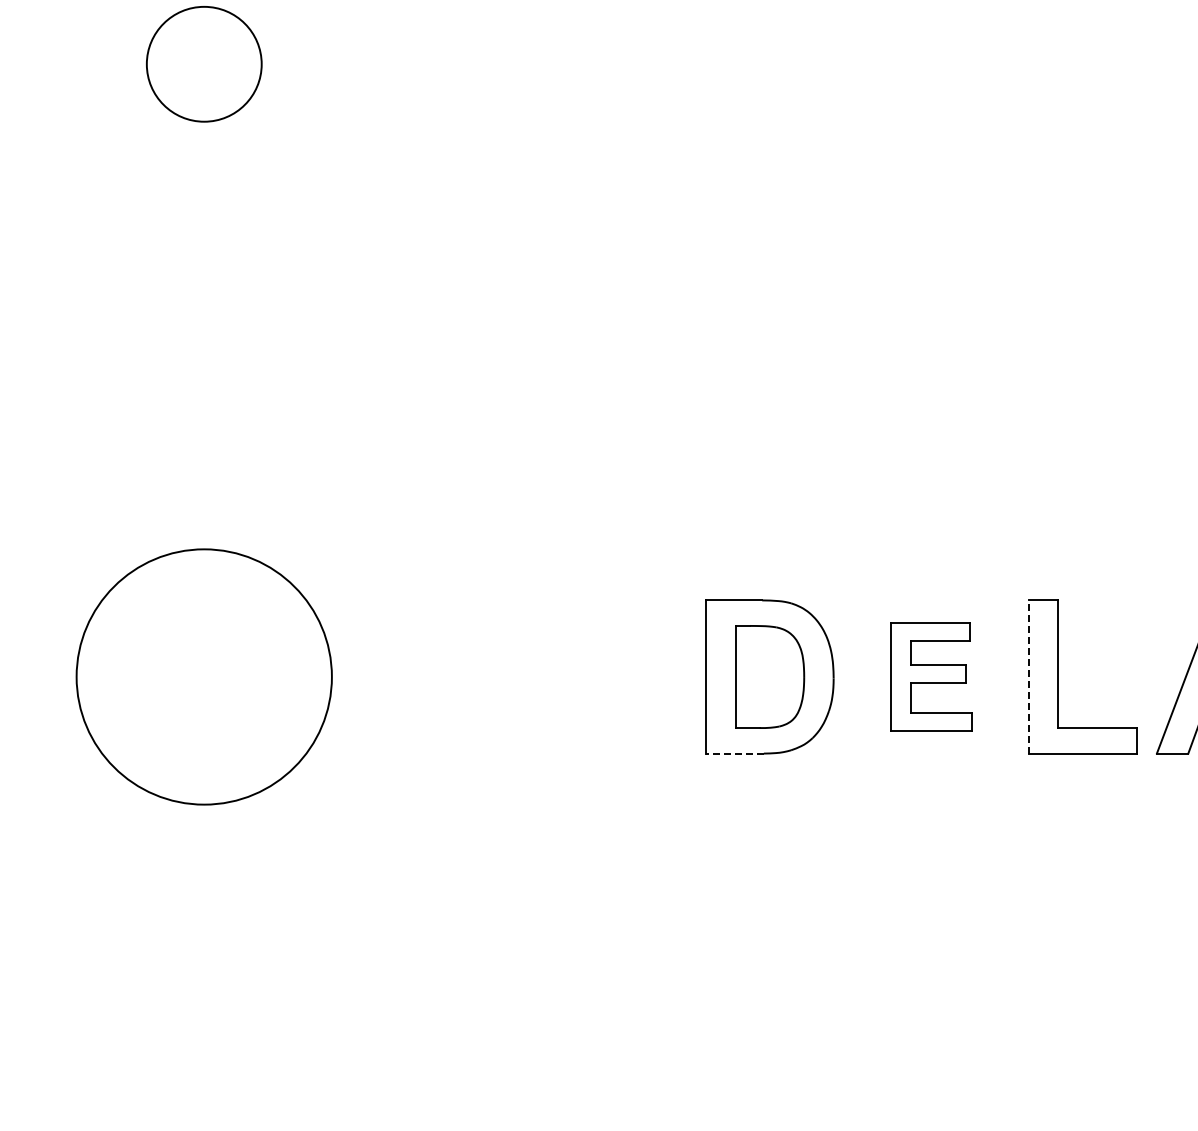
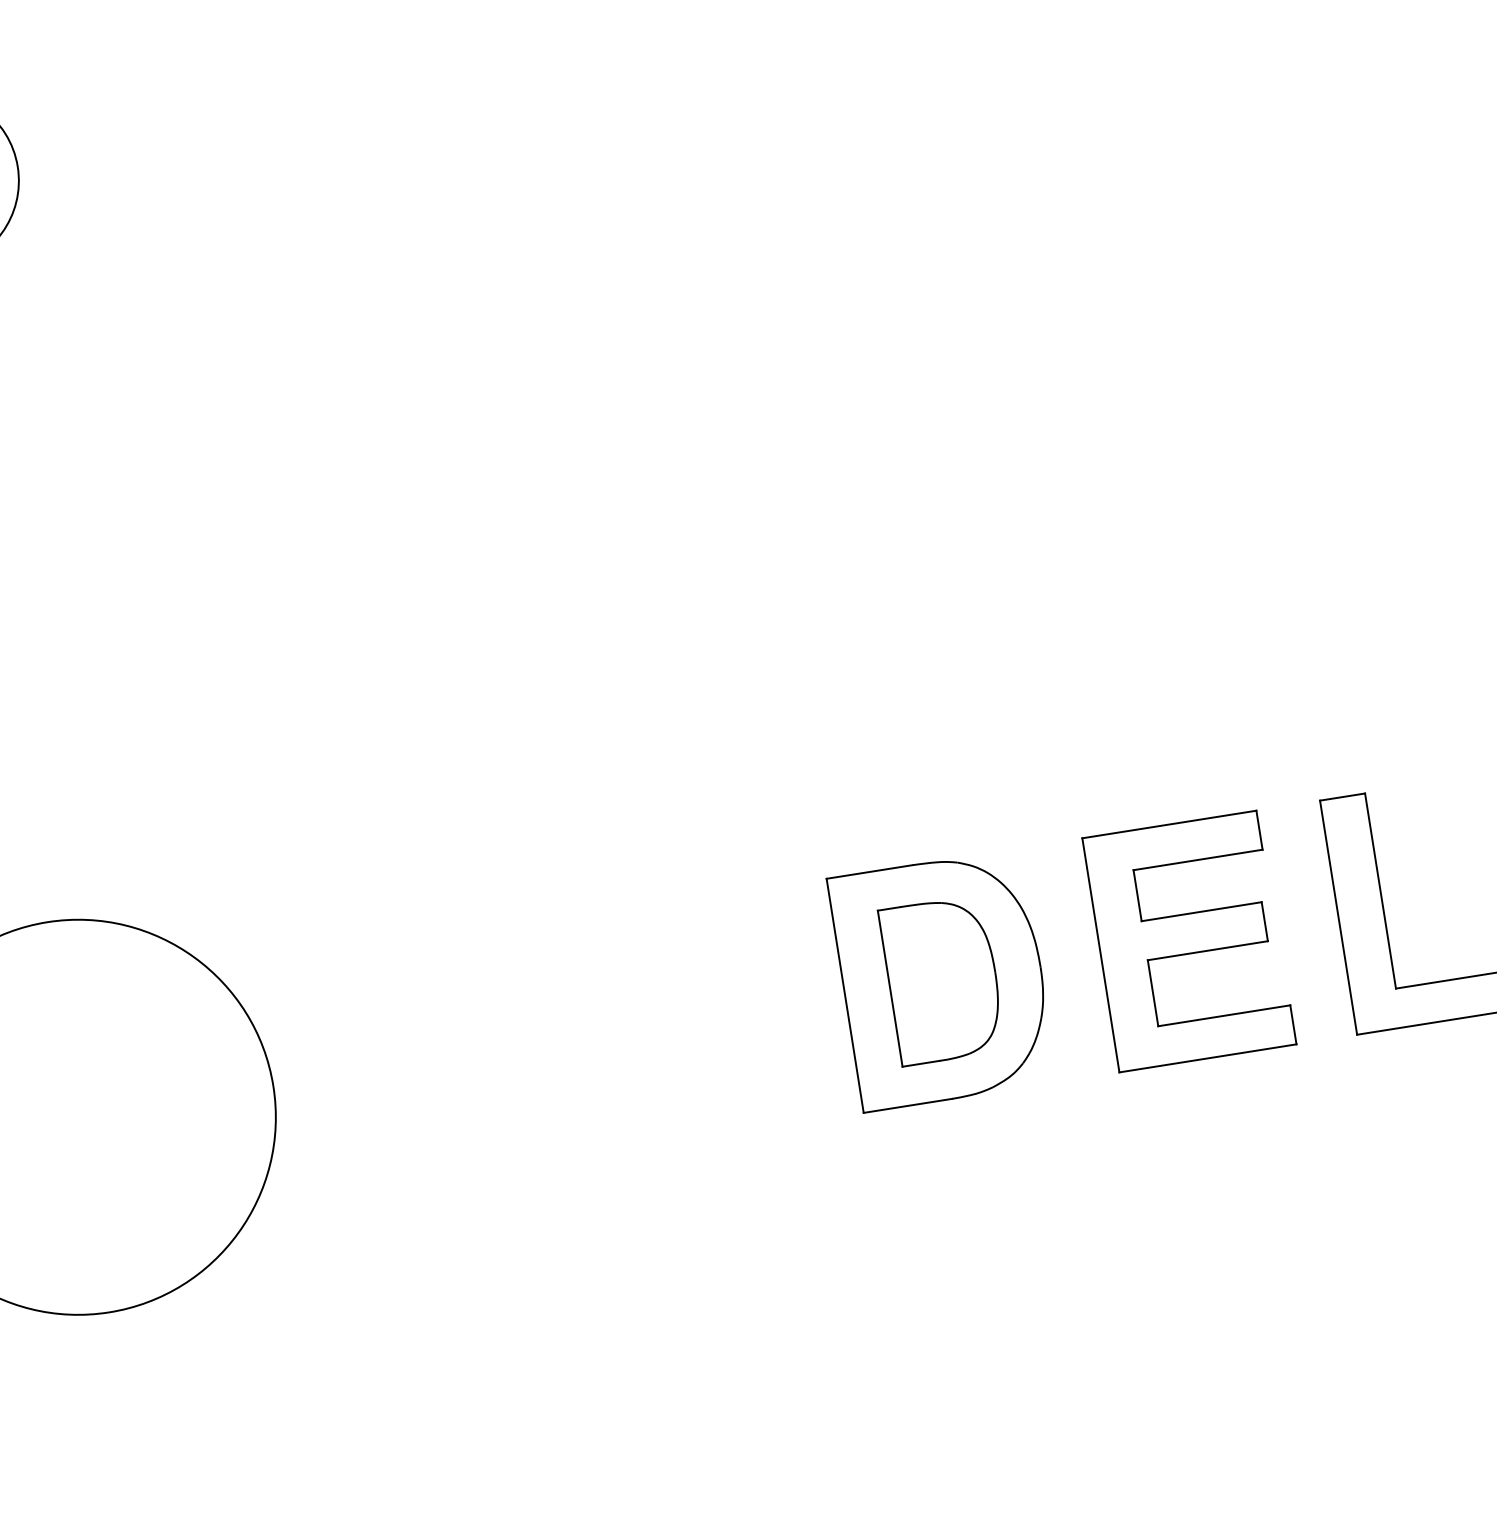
part: (930, 676) -> (1188, 940), size x1.43
line: (1028, 677) -> (1338, 918), dashed -> solid
line: (734, 753) -> (907, 1105), dashed -> solid

